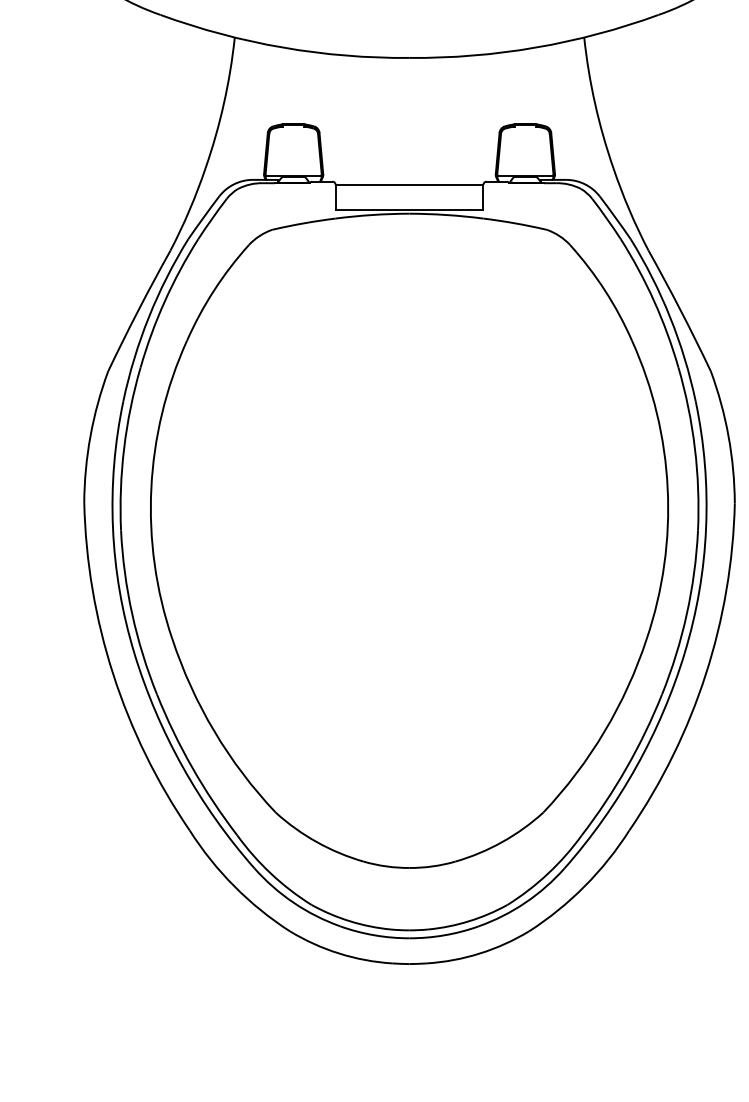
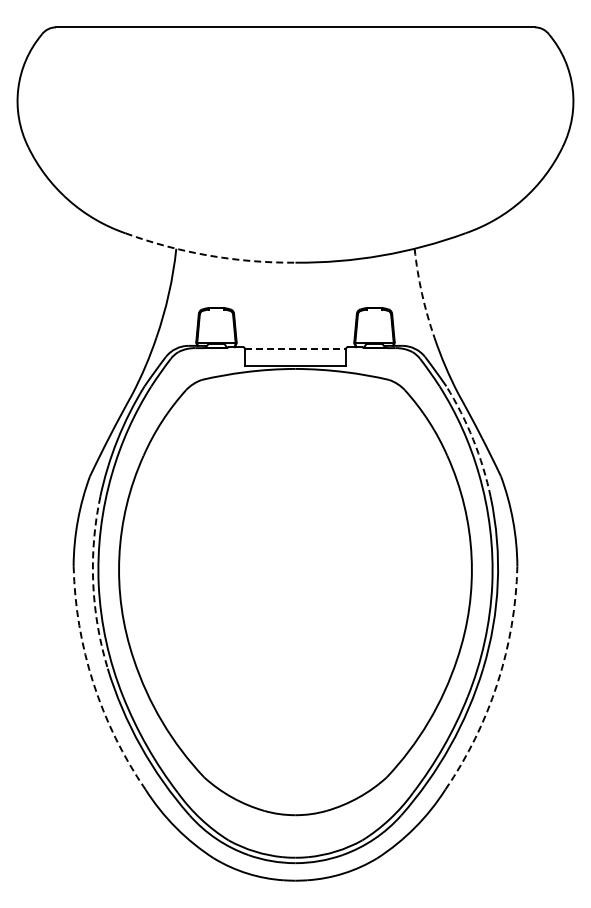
arc: (283, 47) -> (209, 255), solid -> dashed
arc: (595, 103) -> (422, 293), solid -> dashed
line: (411, 185) -> (296, 349), solid -> dashed
arc: (670, 317) -> (473, 439), solid -> dashed
arc: (113, 528) -> (93, 583), solid -> dashed
arc: (113, 674) -> (93, 683), solid -> dashed
arc: (705, 674) -> (497, 683), solid -> dashed

